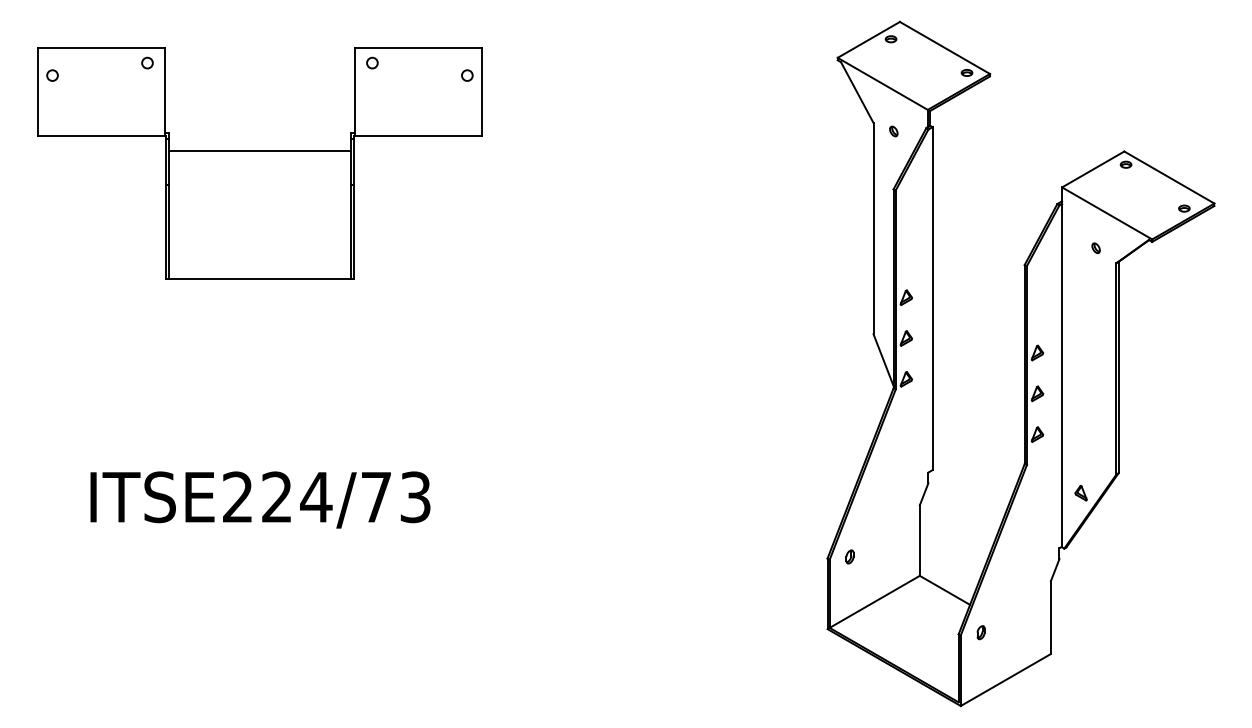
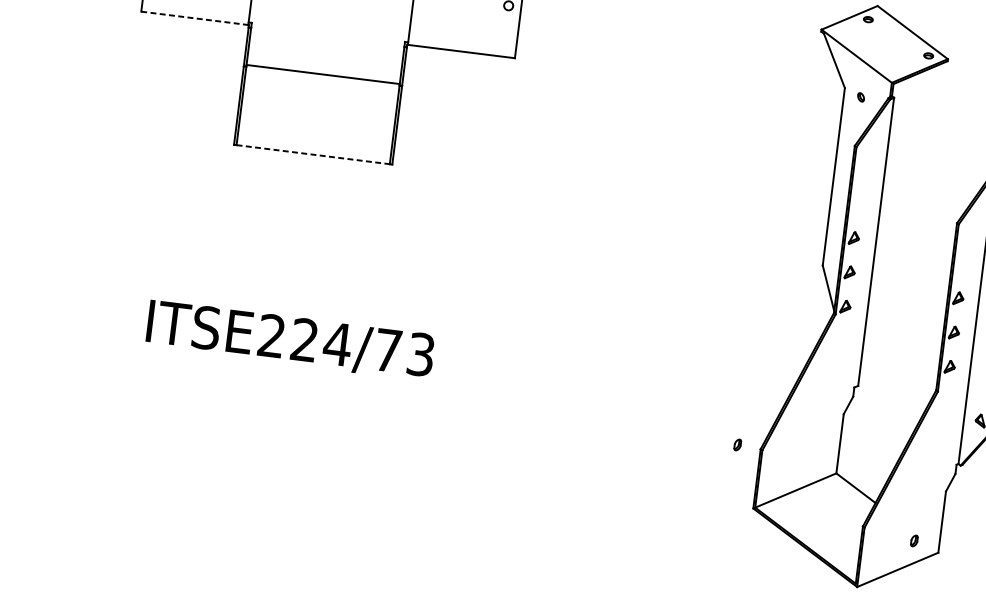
line: (101, 136) -> (194, 18), solid -> dashed
line: (259, 151) -> (322, 74), moved
line: (260, 278) -> (313, 154), solid -> dashed
part: (849, 556) -> (737, 444), moved
part: (980, 632) -> (913, 540), moved

